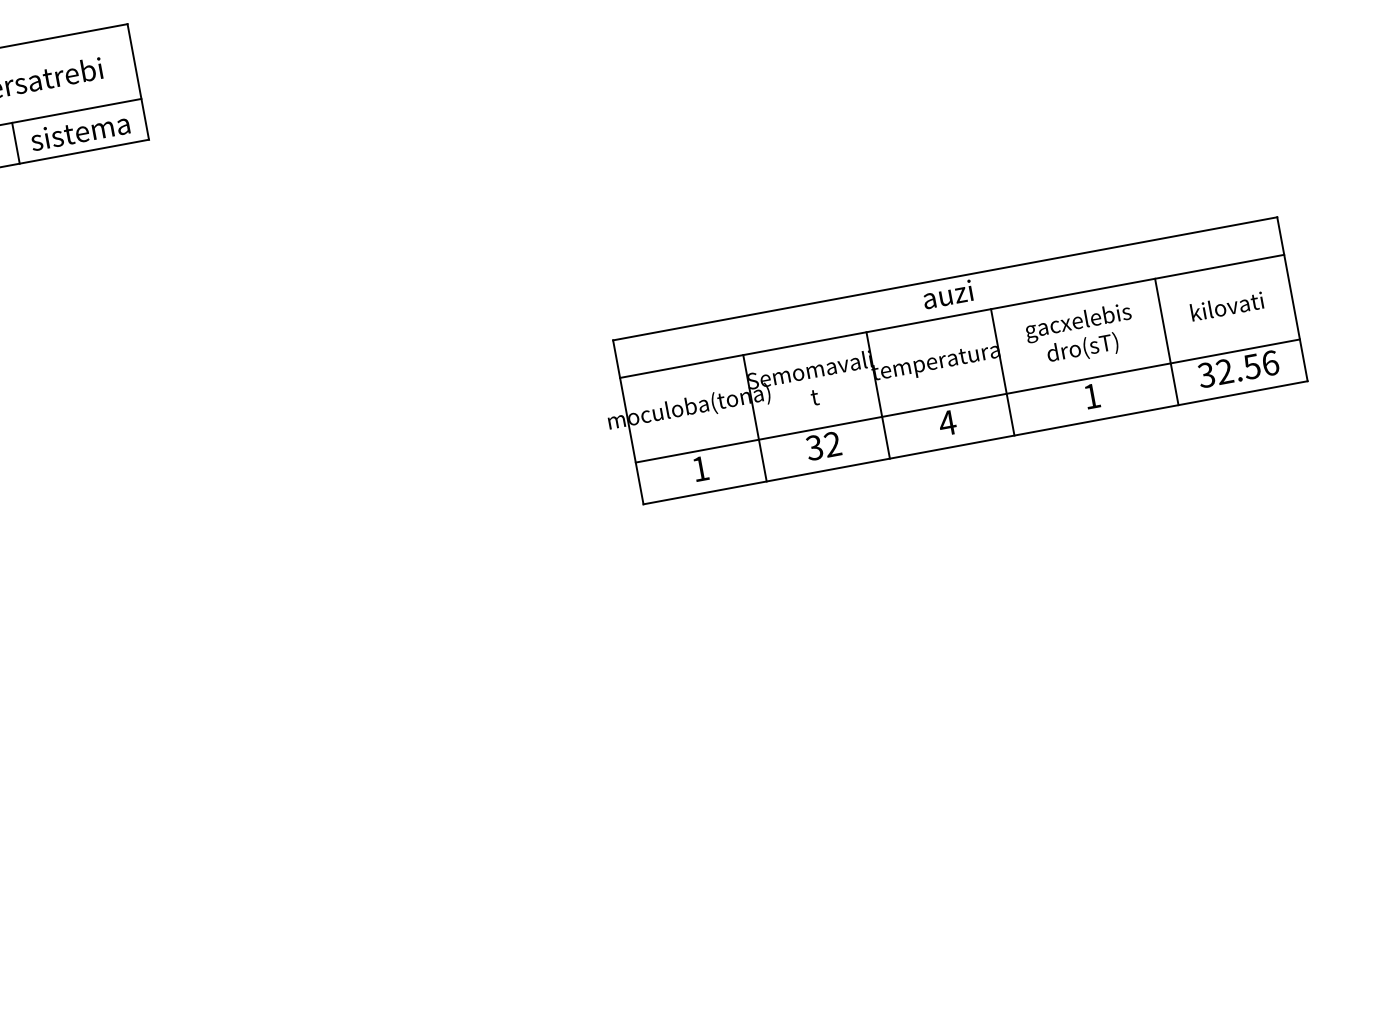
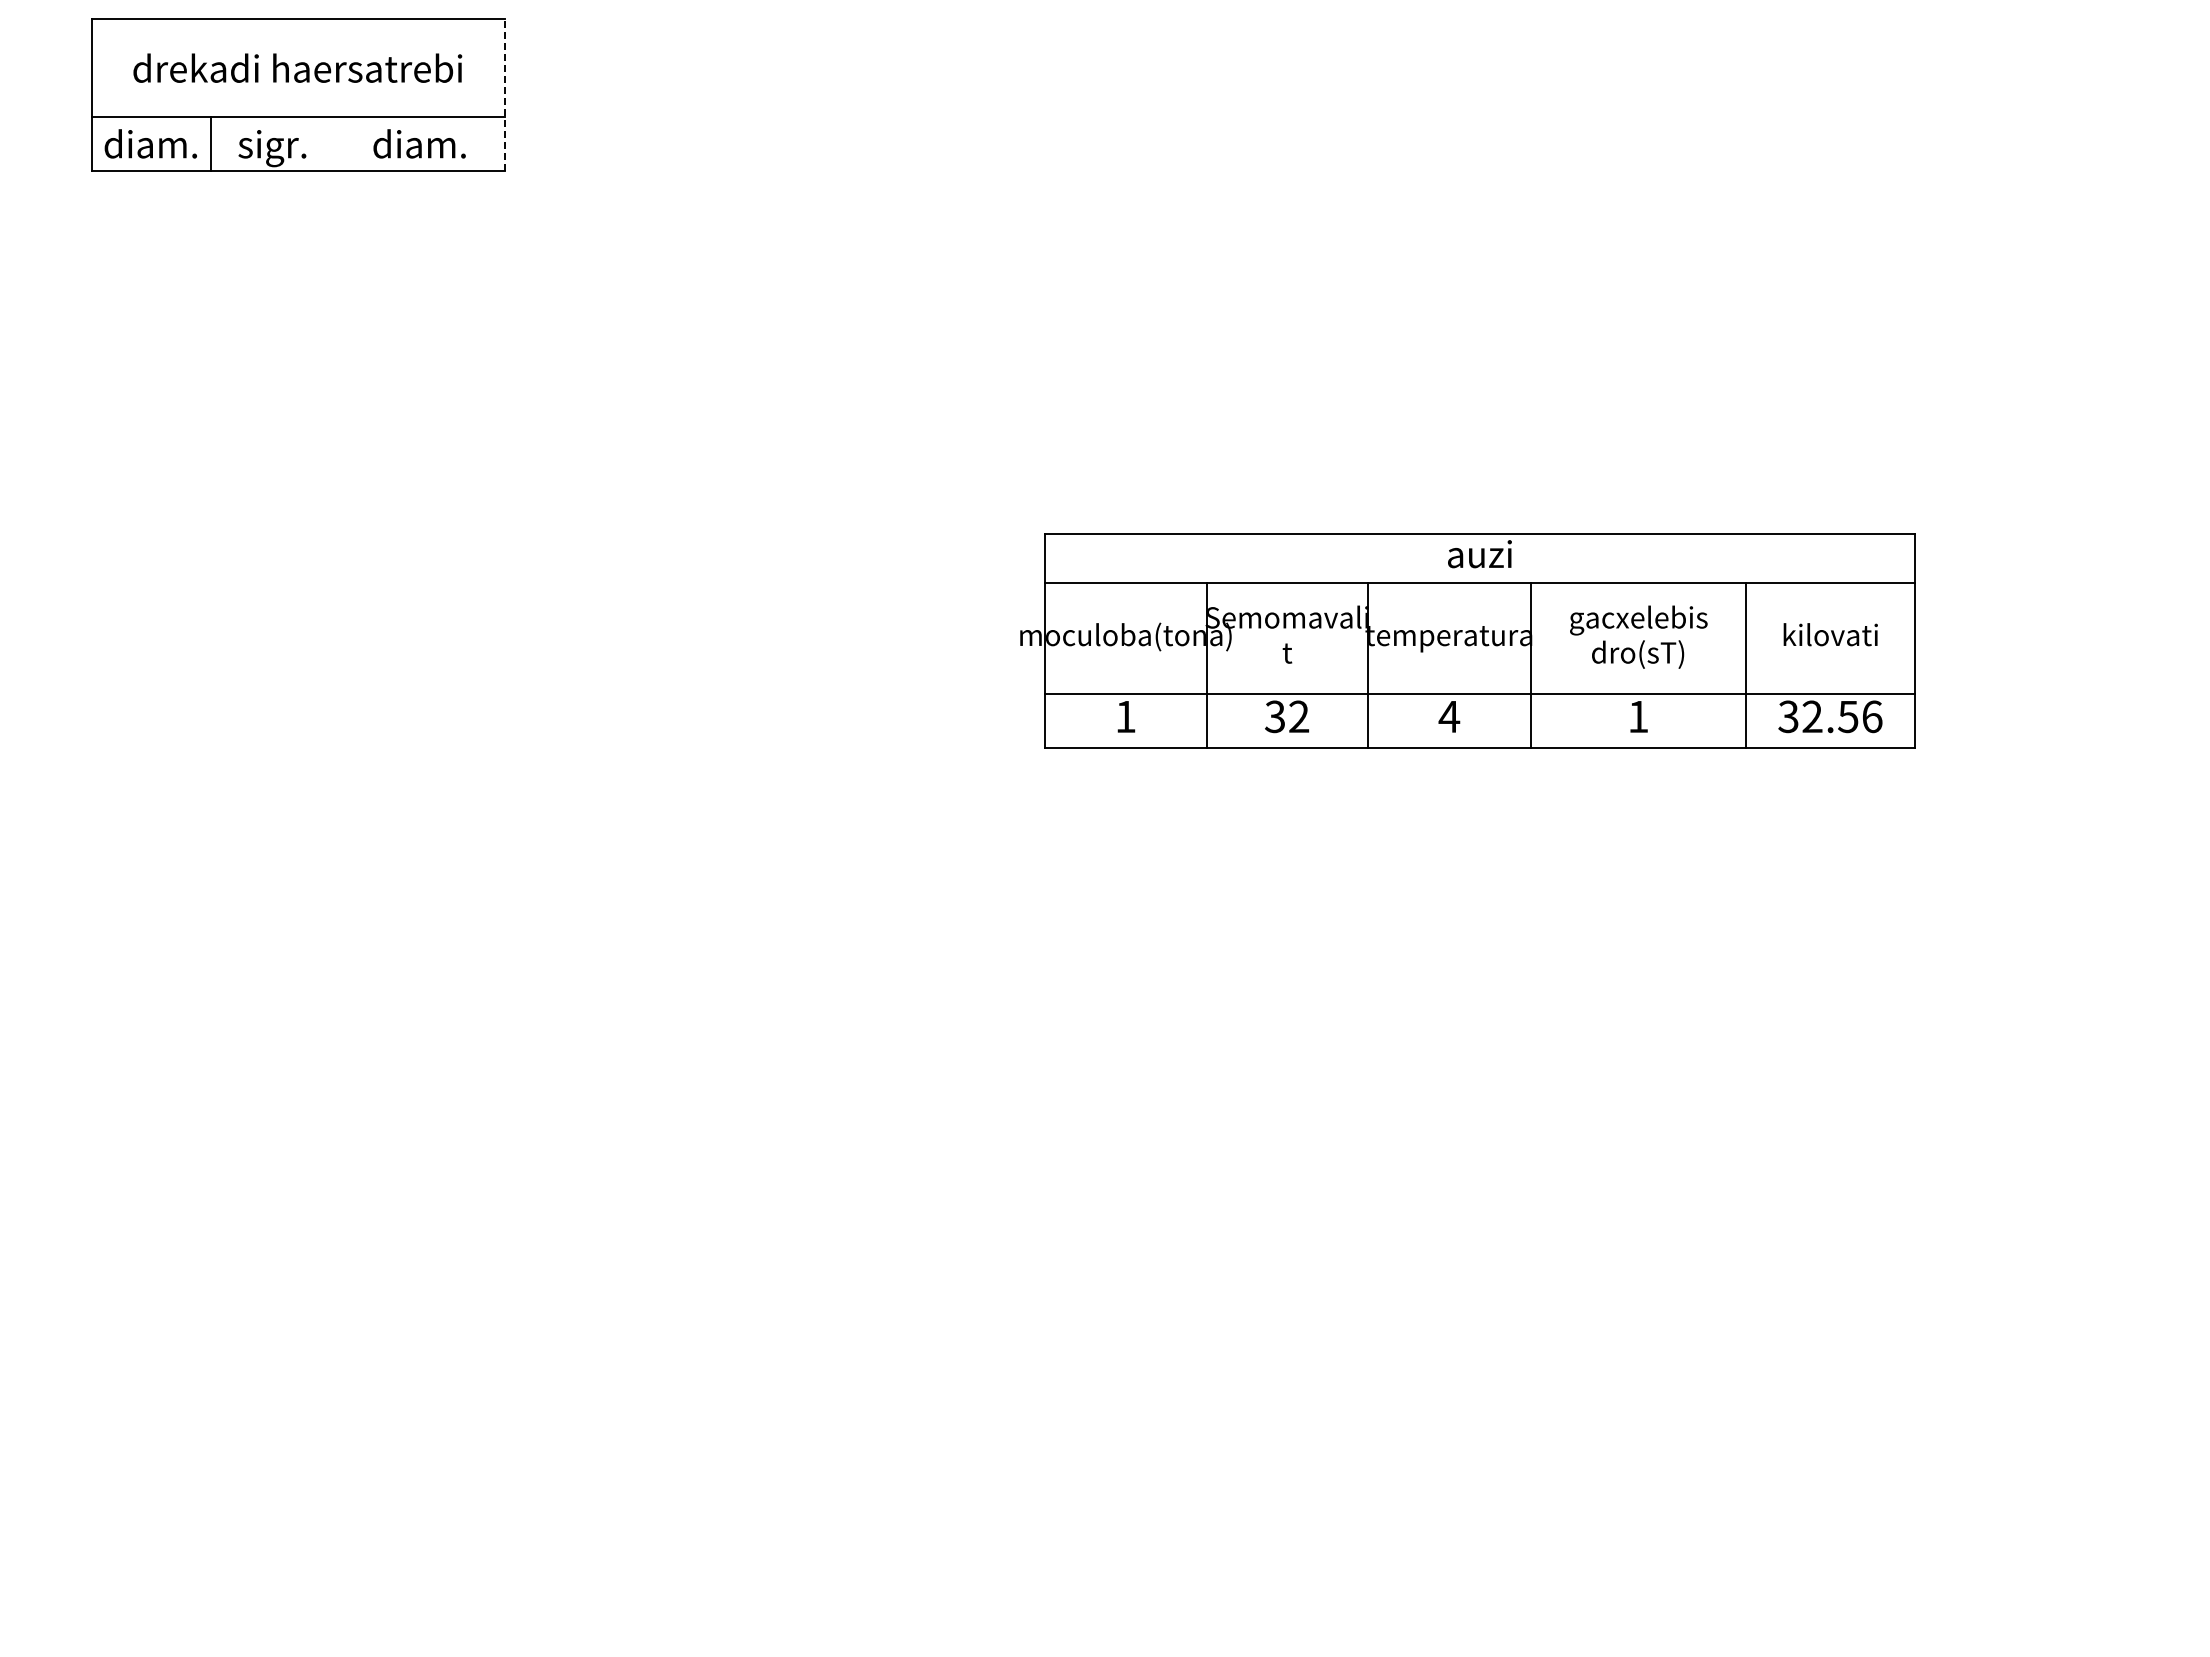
line: (138, 81) -> (504, 94), solid -> dashed
text: (80, 131) -> (419, 143), sistema -> diam.
line: (15, 143) -> (335, 143), removed

